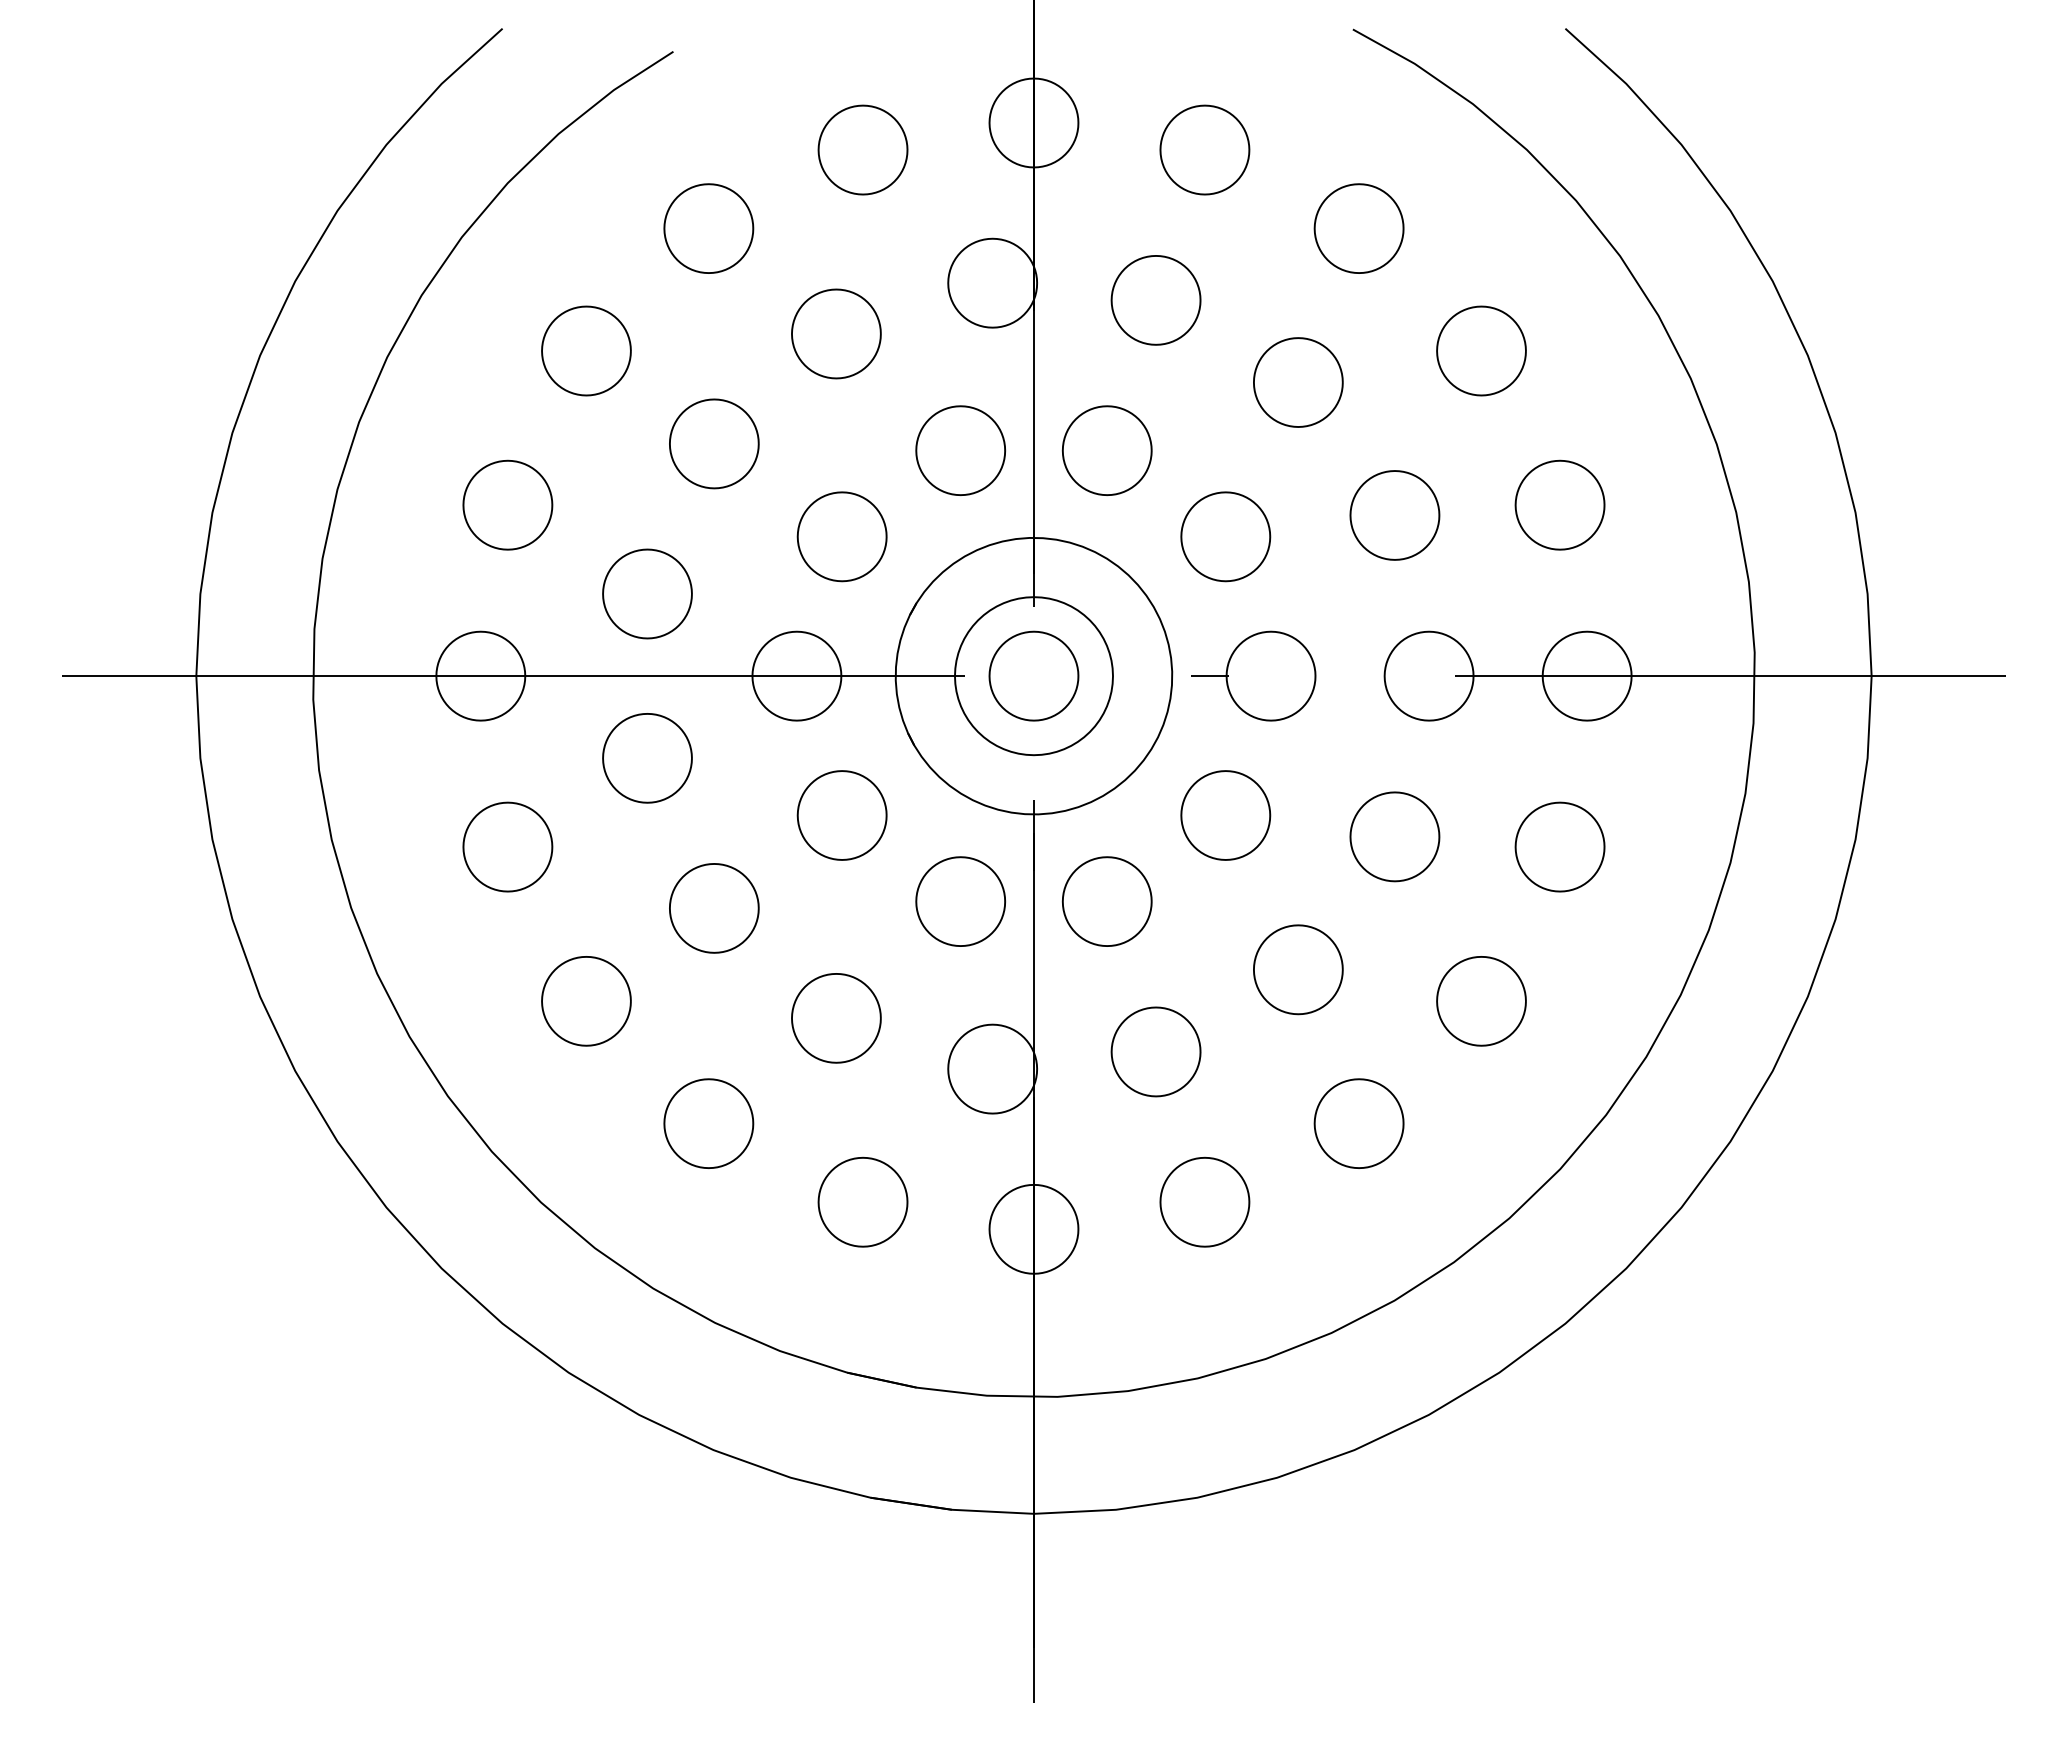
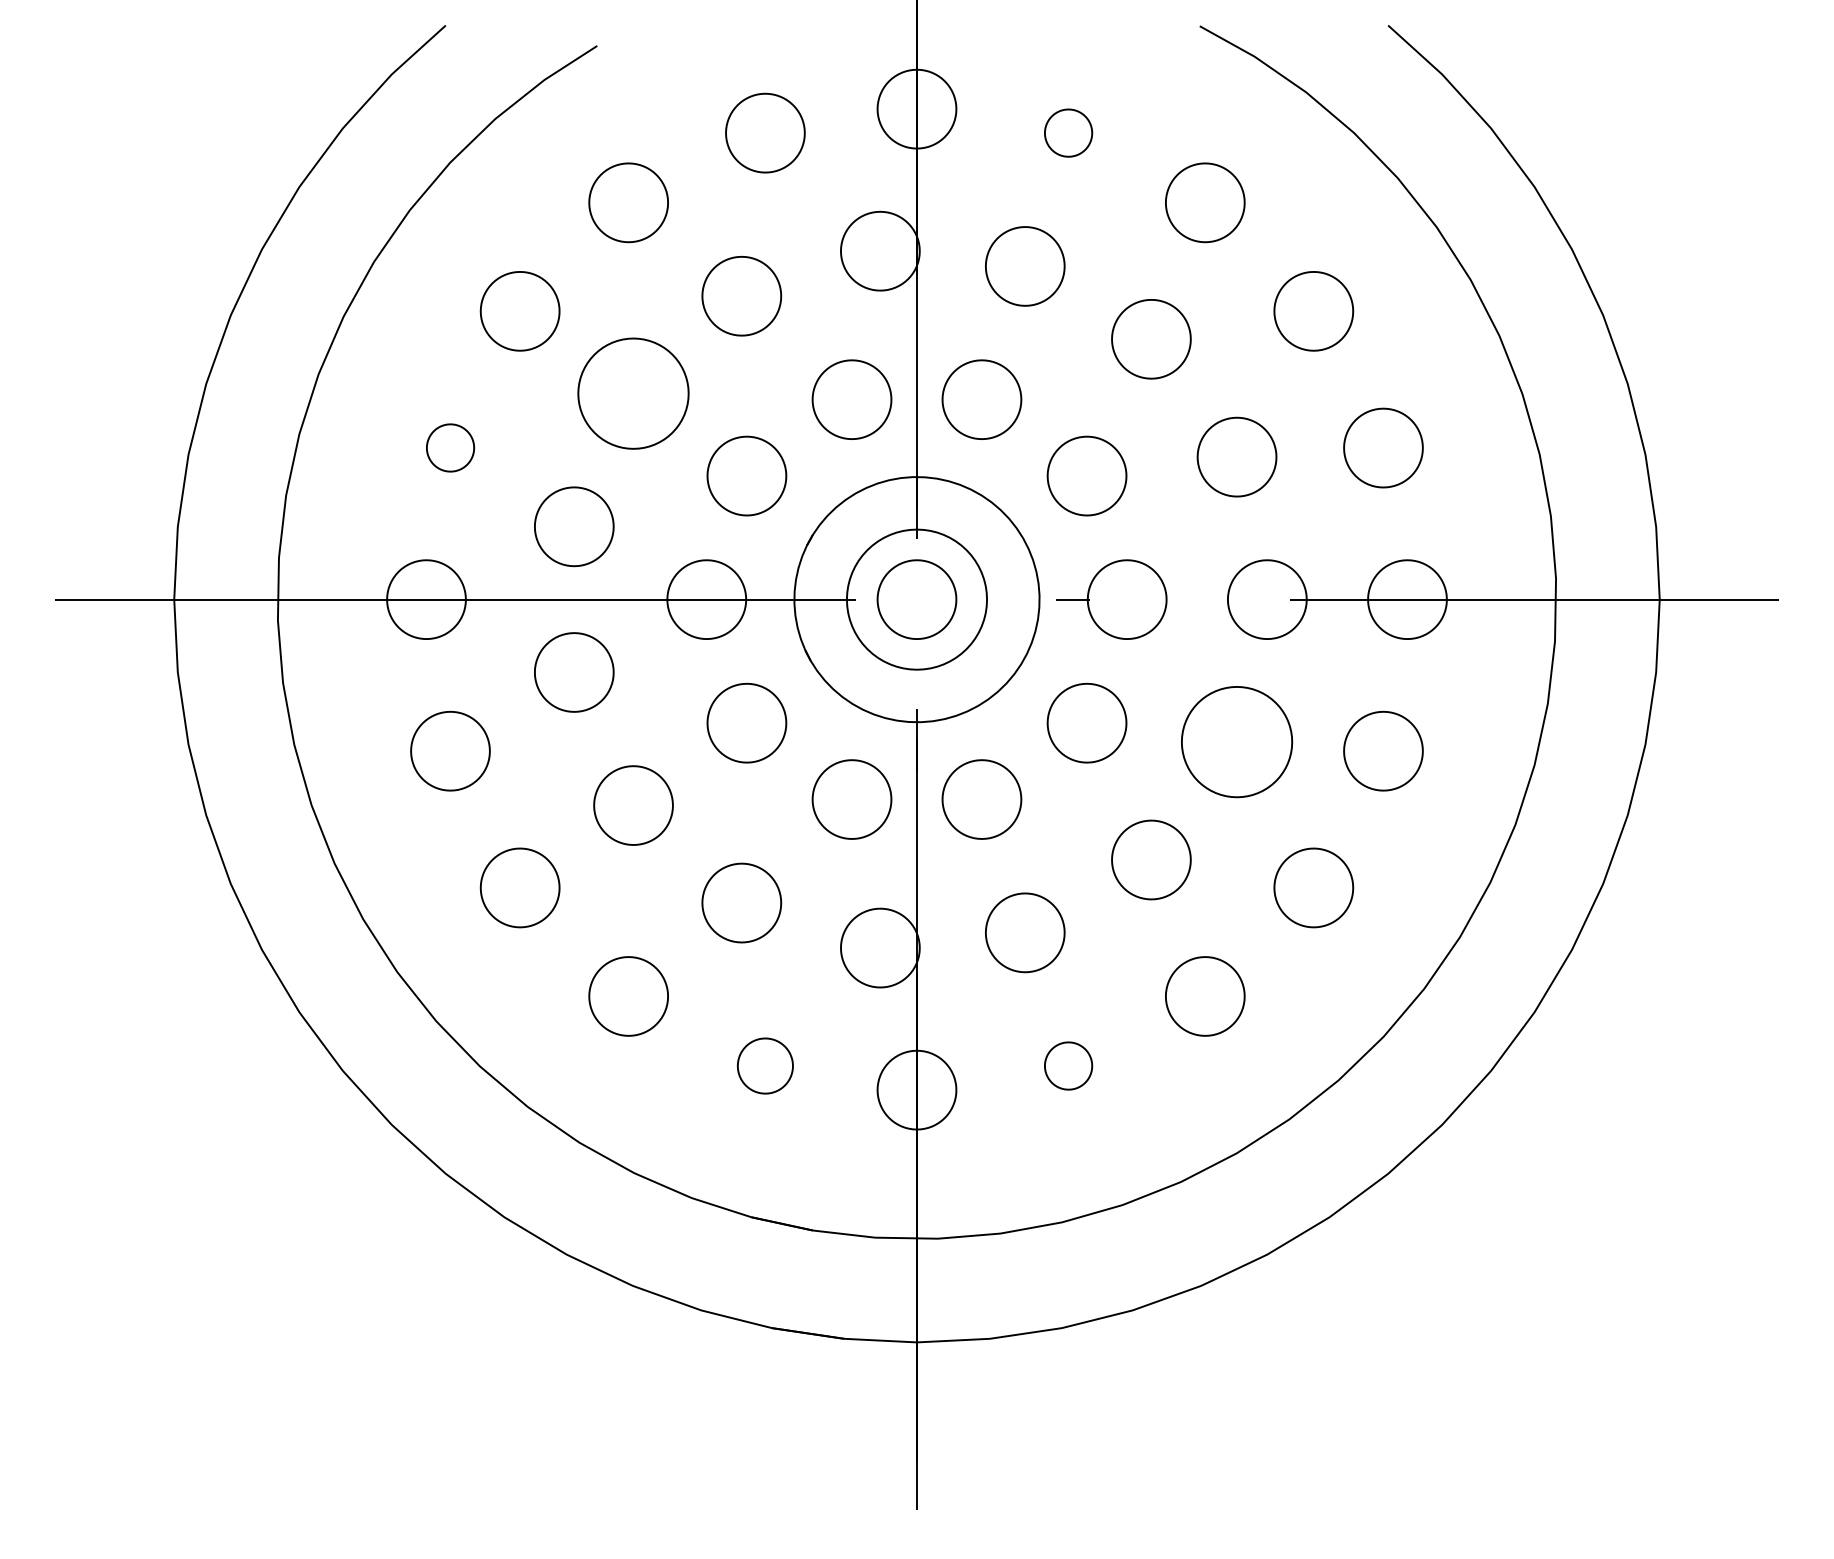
part: (1204, 149) -> (1068, 132), size x0.6
part: (714, 443) -> (633, 393), size x1.4
part: (507, 504) -> (450, 447), size x0.6
part: (1394, 836) -> (1236, 741), size x1.4
part: (862, 1201) -> (764, 1065), size x0.7
part: (1204, 1201) -> (1068, 1065), size x0.6

